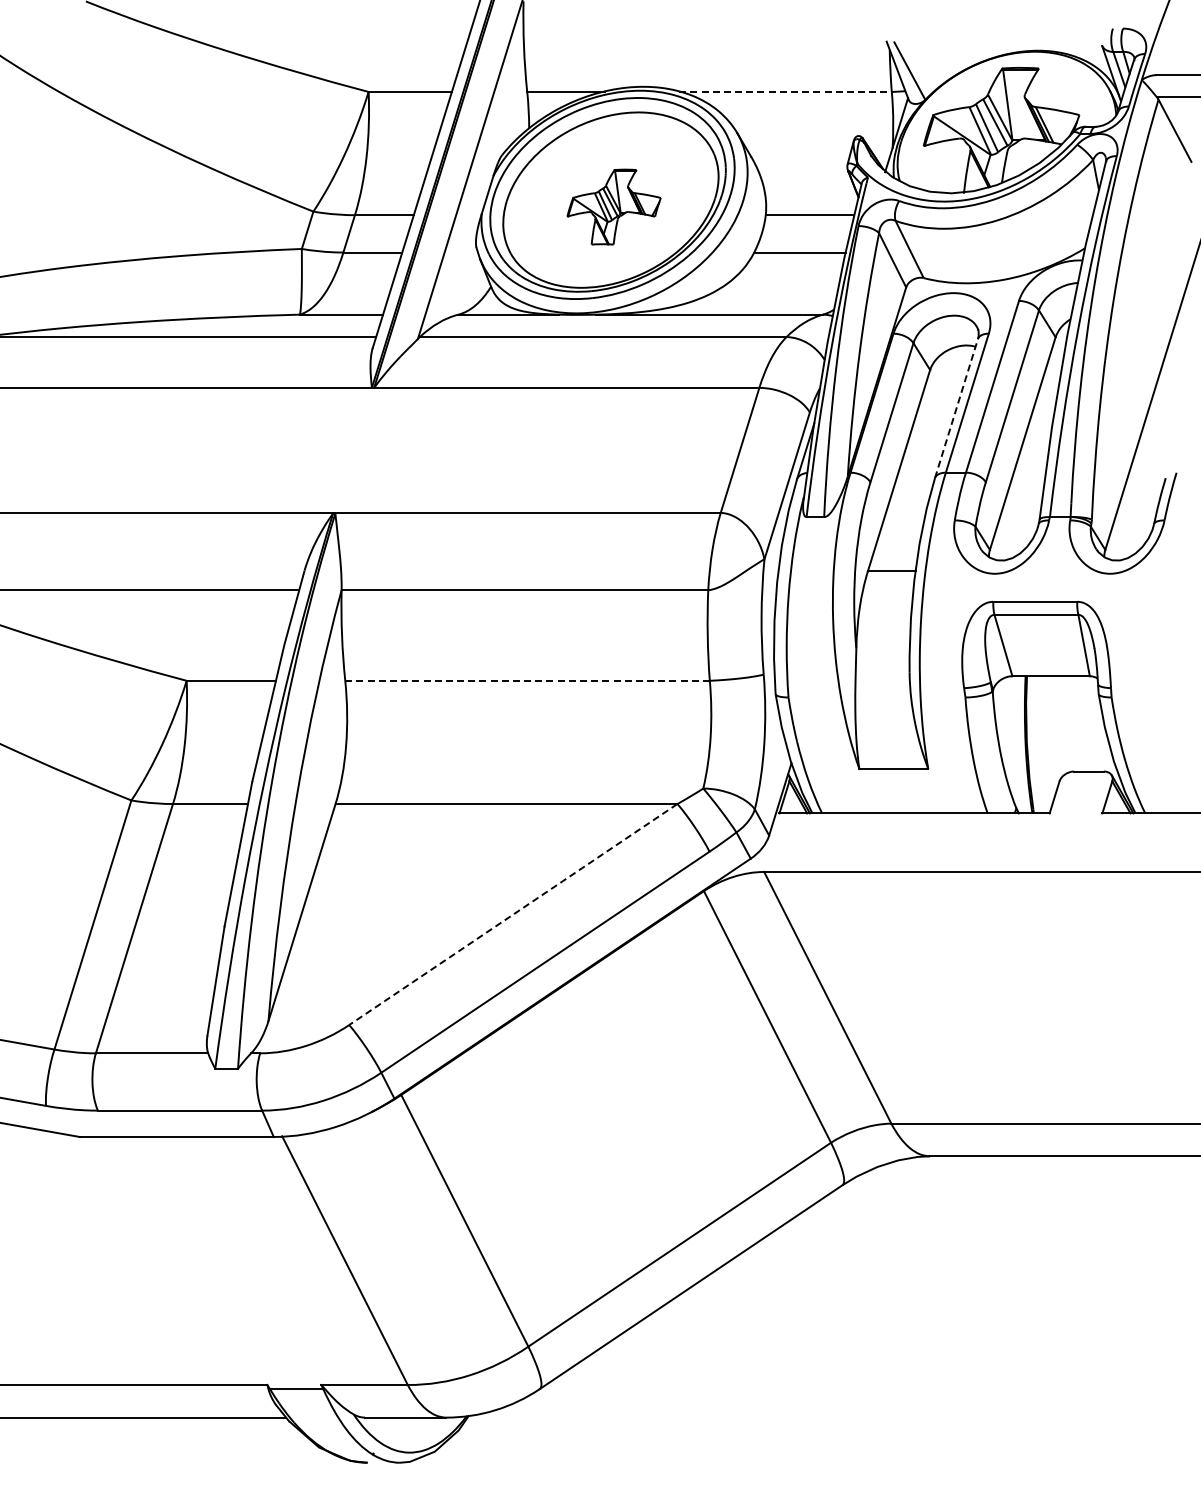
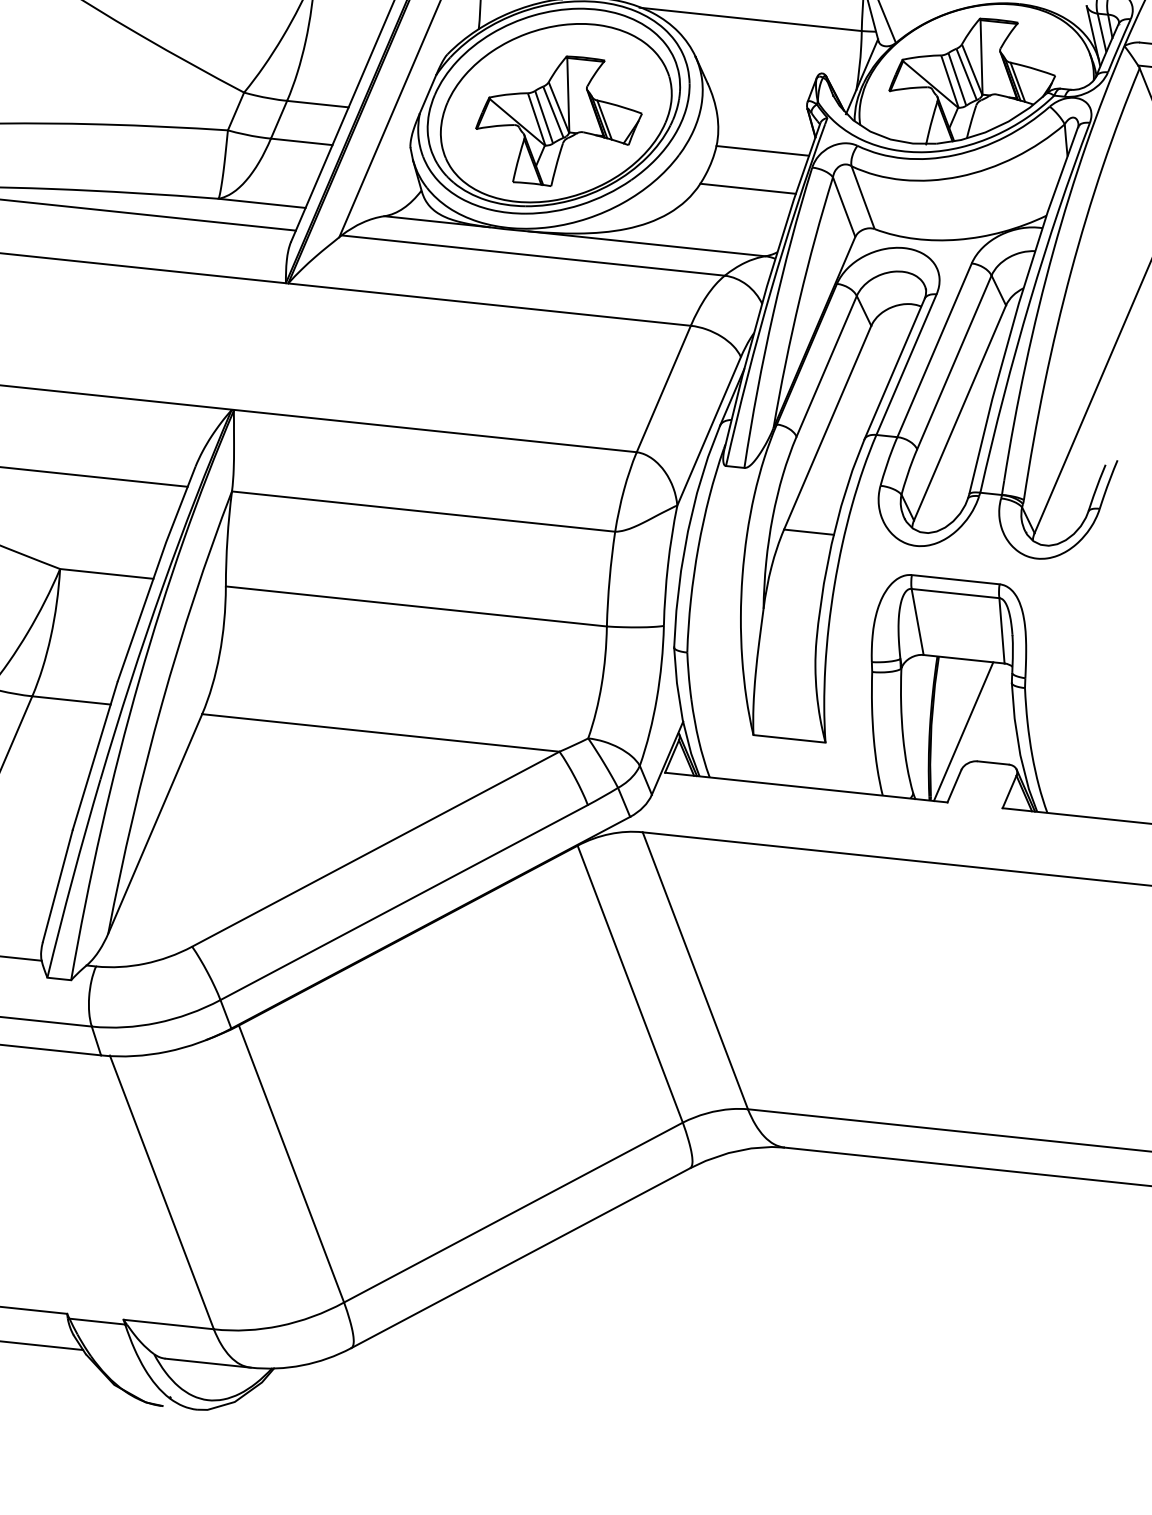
line: (786, 91) -> (751, 19), dashed -> solid
part: (613, 206) -> (558, 120), size x1.67
line: (956, 408) -> (894, 369), dashed -> solid
line: (528, 680) -> (417, 606), dashed -> solid
line: (1057, 744) -> (963, 731), added
line: (513, 914) -> (376, 849), dashed -> solid

